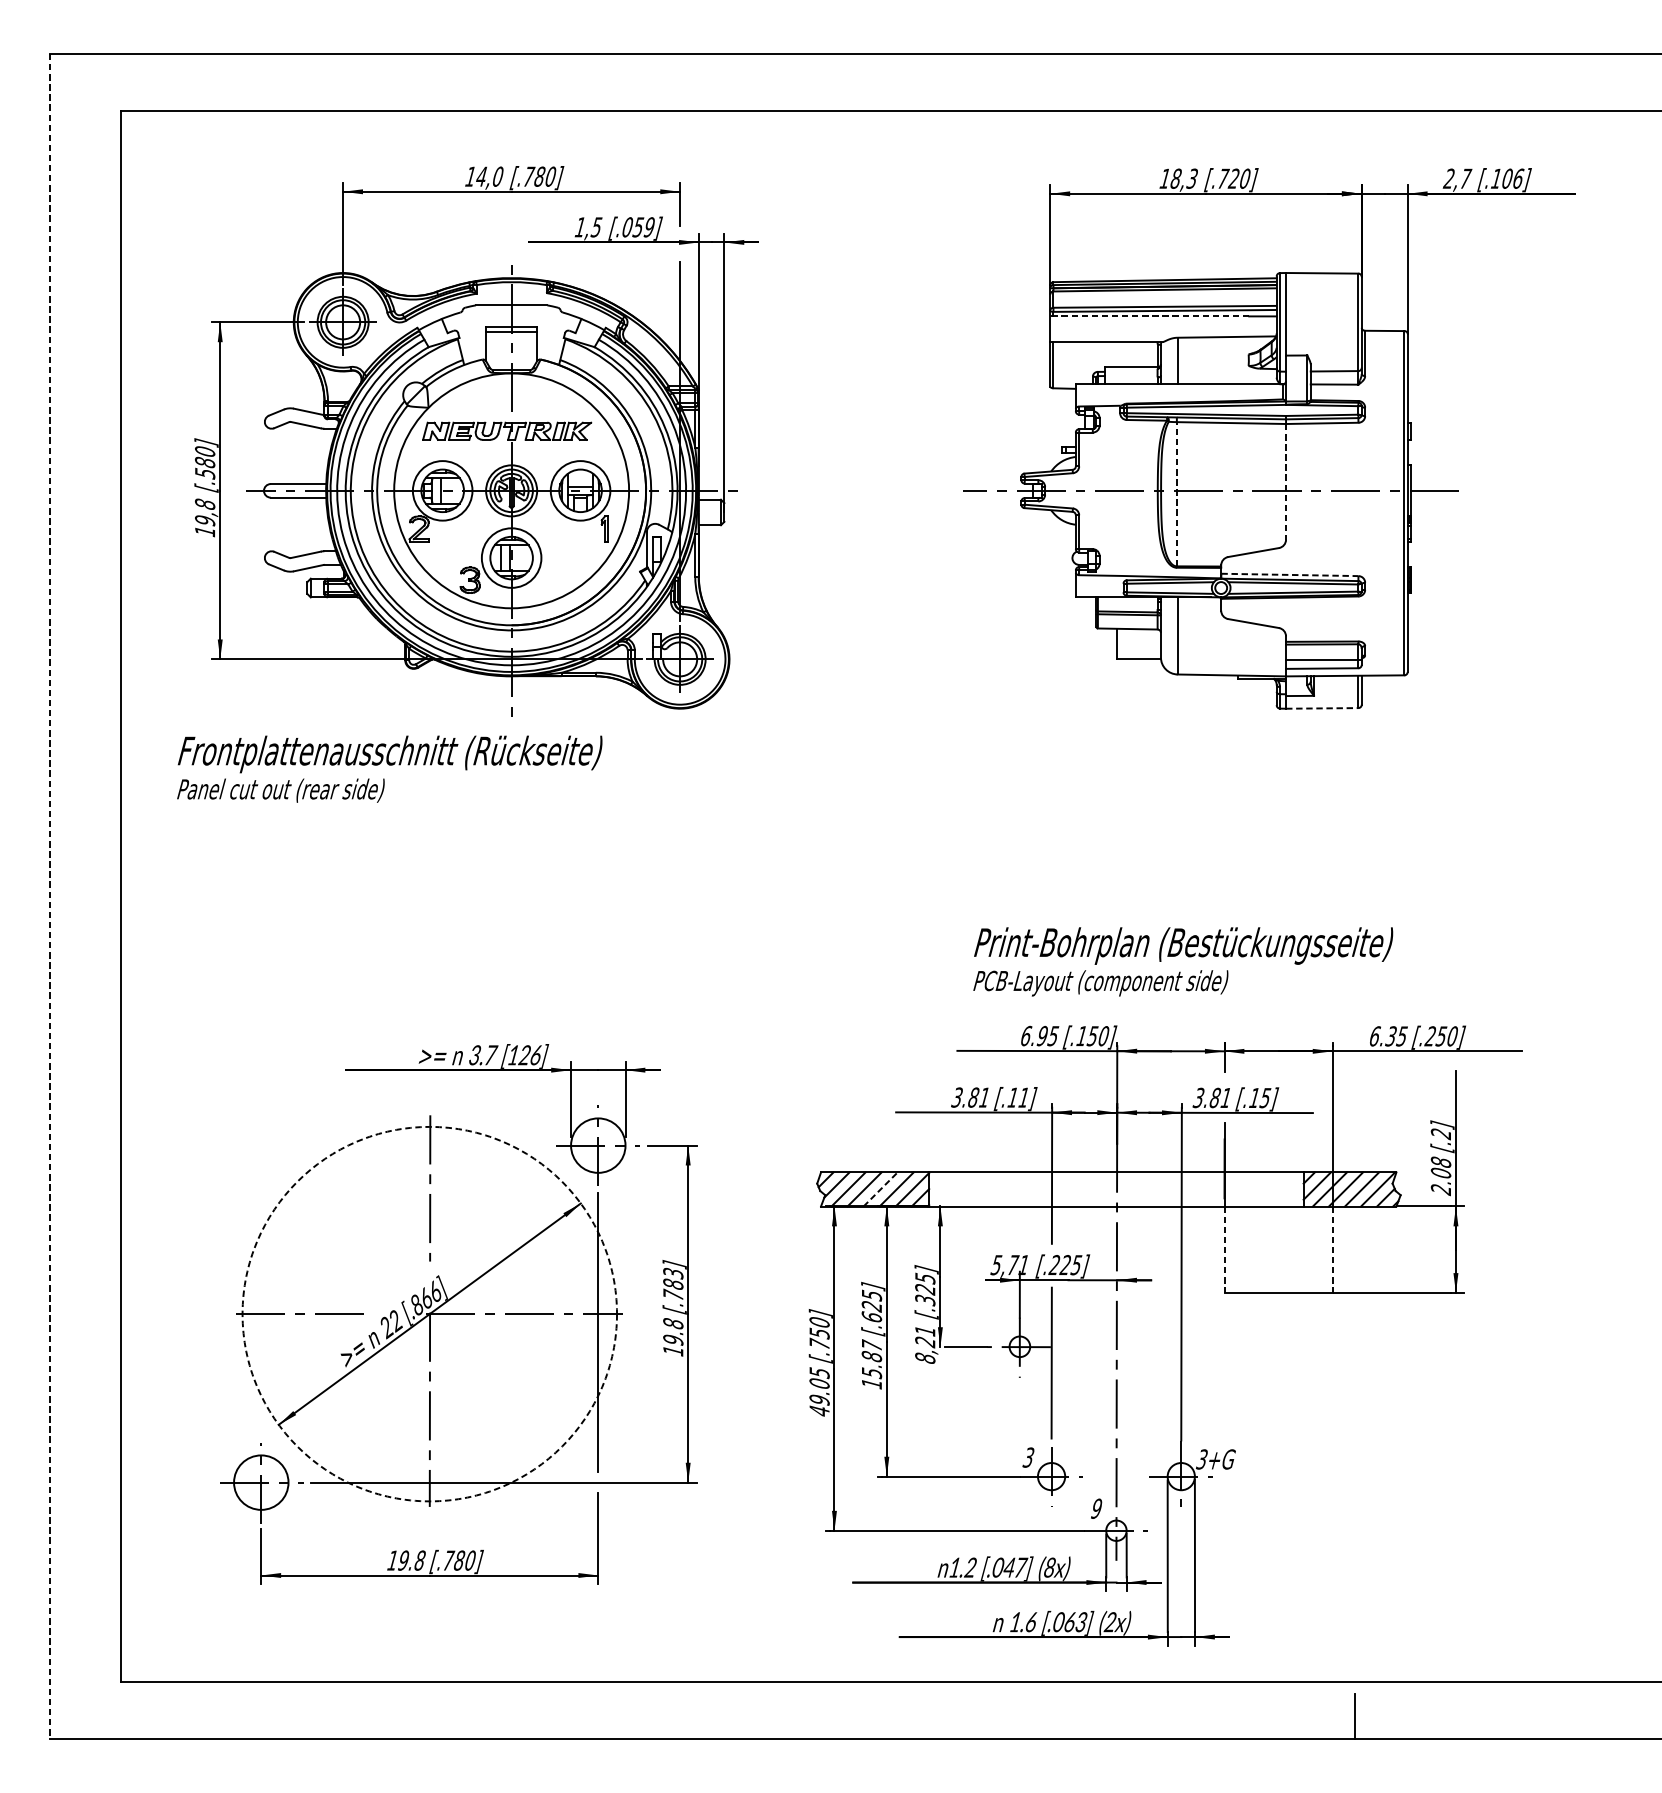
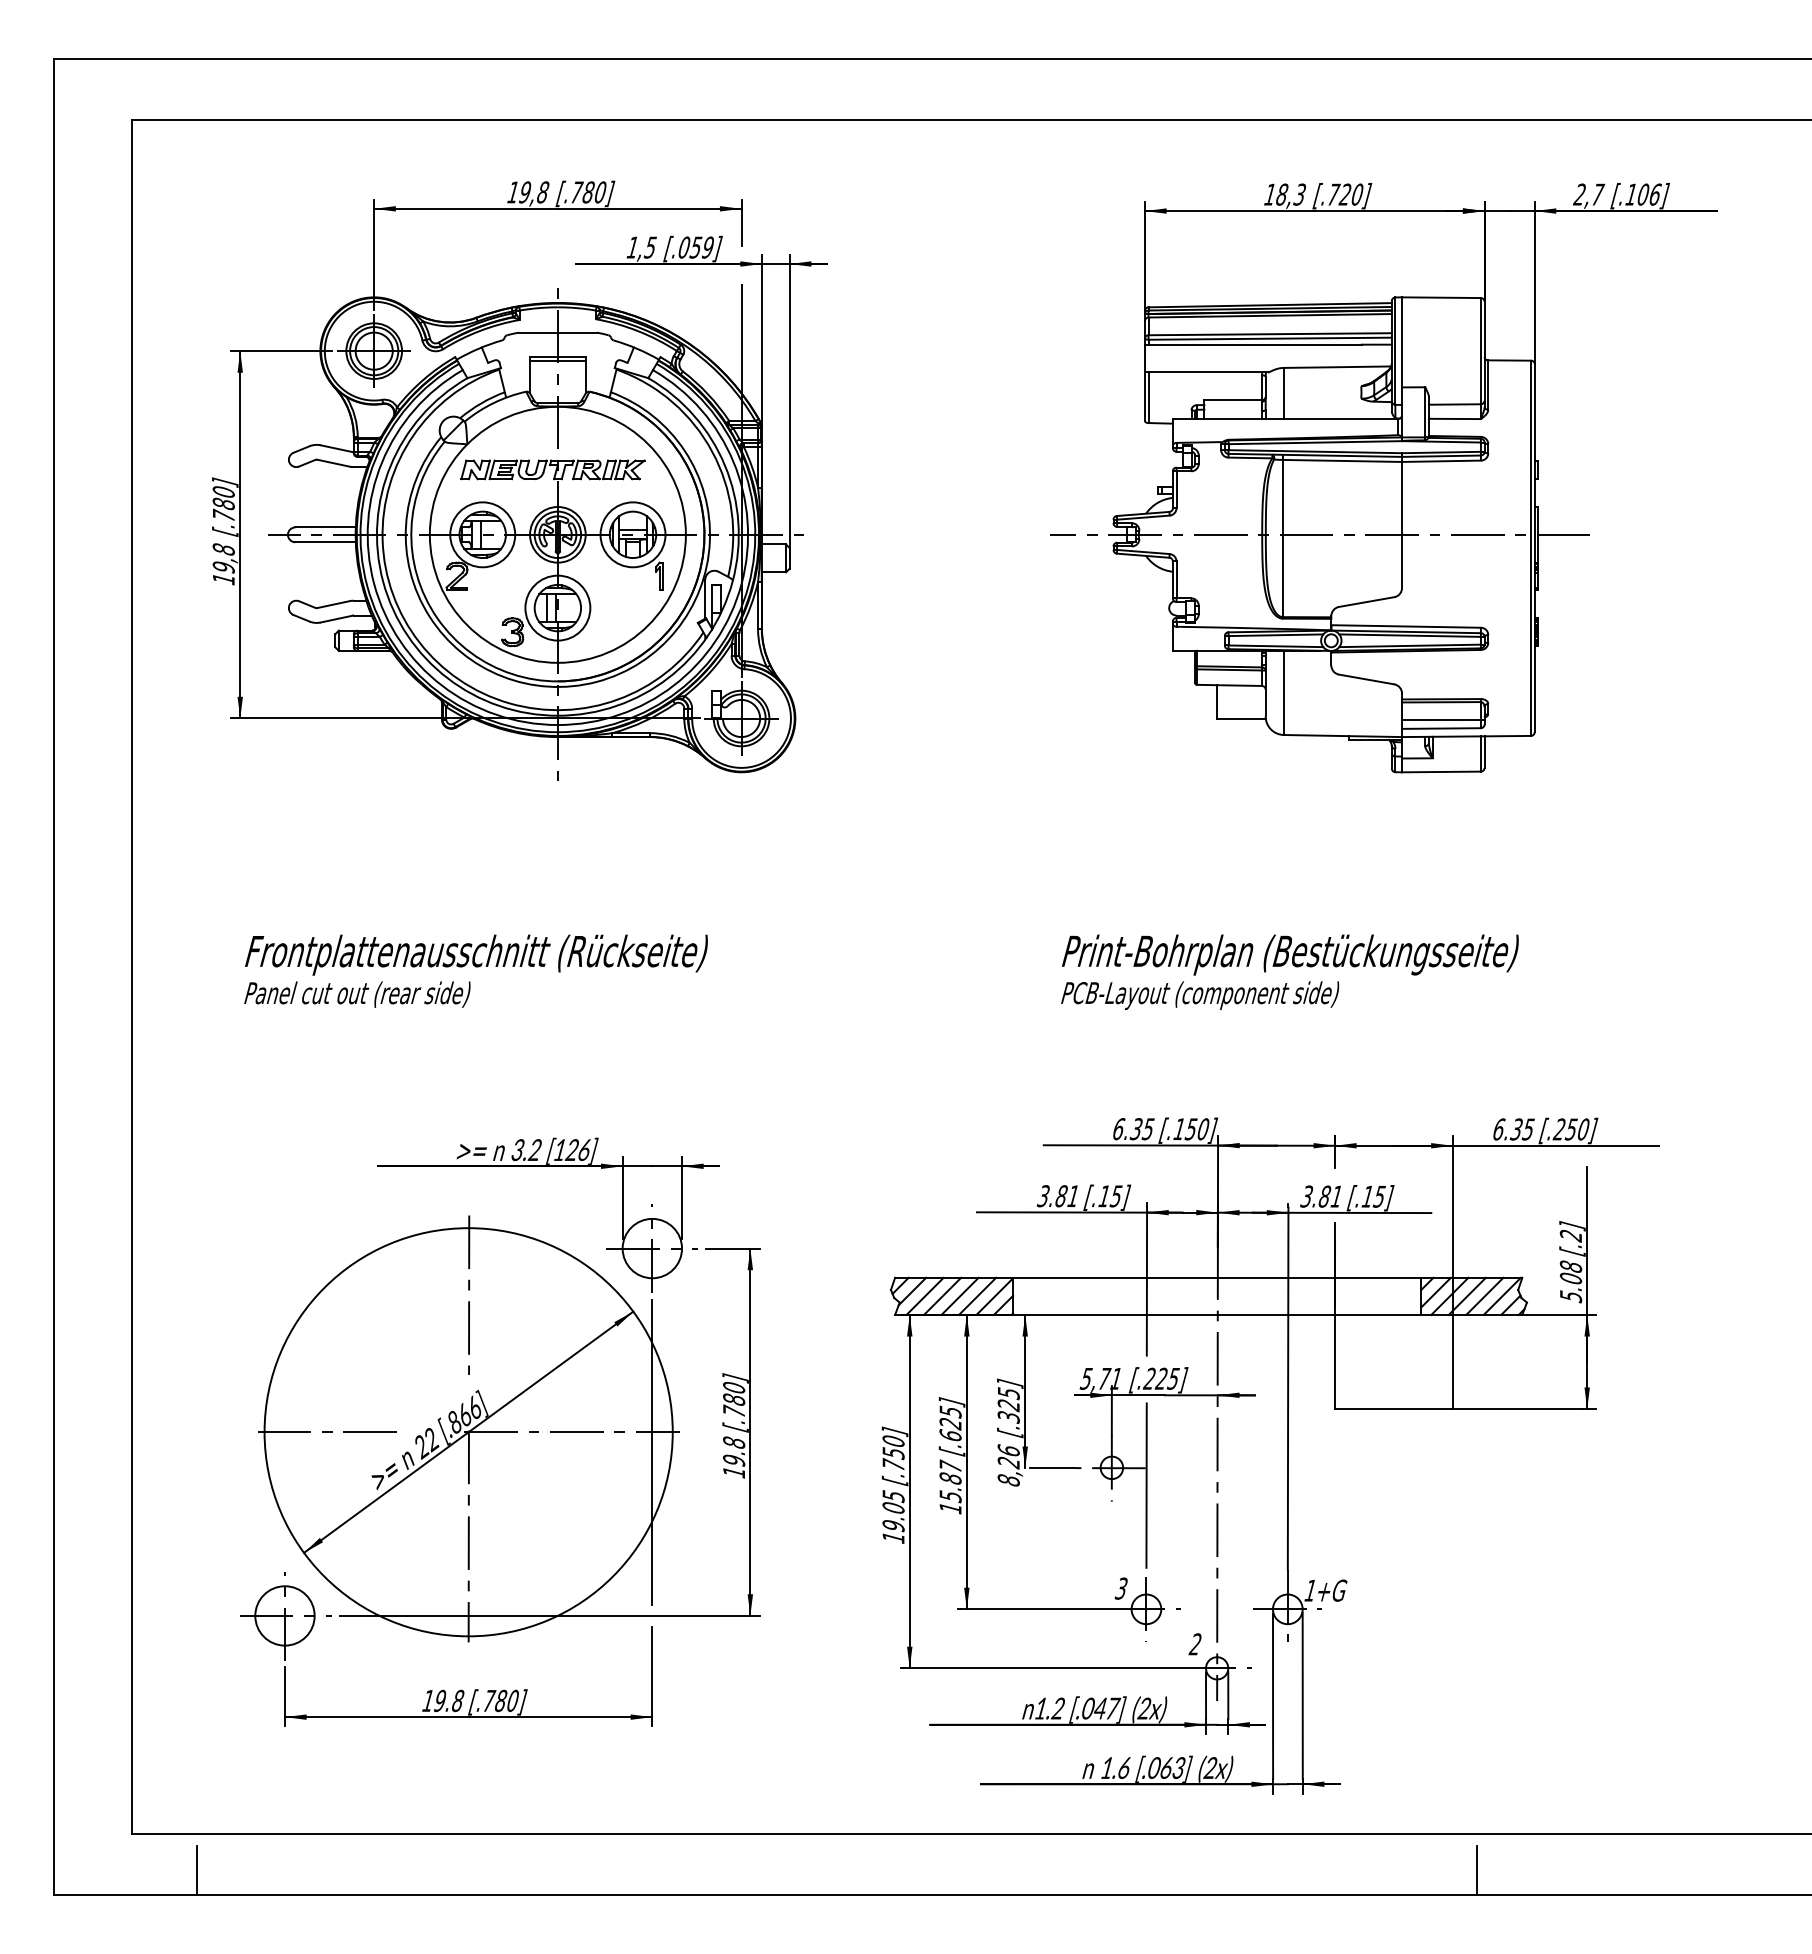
text: (490, 176) -> (534, 192), 14,0 -> 19,8
line: (1149, 316) -> (1253, 344), dashed -> solid
text: (204, 473) -> (223, 515), [.580] -> [.780]
line: (1286, 482) -> (1402, 525), dashed -> solid
line: (1176, 494) -> (1282, 538), dashed -> solid
line: (1290, 574) -> (1406, 626), dashed -> solid
line: (1322, 707) -> (1441, 771), dashed -> solid
text: (389, 768) -> (475, 970), moved
line: (49, 896) -> (54, 977), dashed -> solid
text: (1182, 961) -> (1289, 971), moved
text: (1041, 1036) -> (1135, 1129), 6.95 -> 6.35
text: (491, 1054) -> (535, 1149), 3.7 -> 3.2
text: (1023, 1097) -> (1115, 1196), [.11] -> [.15]
line: (880, 1189) -> (960, 1296), dashed -> solid
text: (1440, 1189) -> (1570, 1296), 2.08 -> 5.08
line: (1224, 1250) -> (1334, 1362), dashed -> solid
line: (1332, 1250) -> (1452, 1362), dashed -> solid
text: (673, 1273) -> (734, 1387), [.783] -> [.780]
circle: (429, 1314) -> (468, 1432), dashed -> solid
text: (925, 1330) -> (1008, 1450), 8,21 -> 8,26
text: (819, 1410) -> (893, 1537), 49.05 -> 19.05
text: (1201, 1459) -> (1309, 1590), 3+G -> 1+G
text: (1095, 1508) -> (1194, 1644), 9 -> 2
text: (1048, 1568) -> (1143, 1709), (8x) -> (2x)
line: (180, 1716) -> (196, 1870), added

